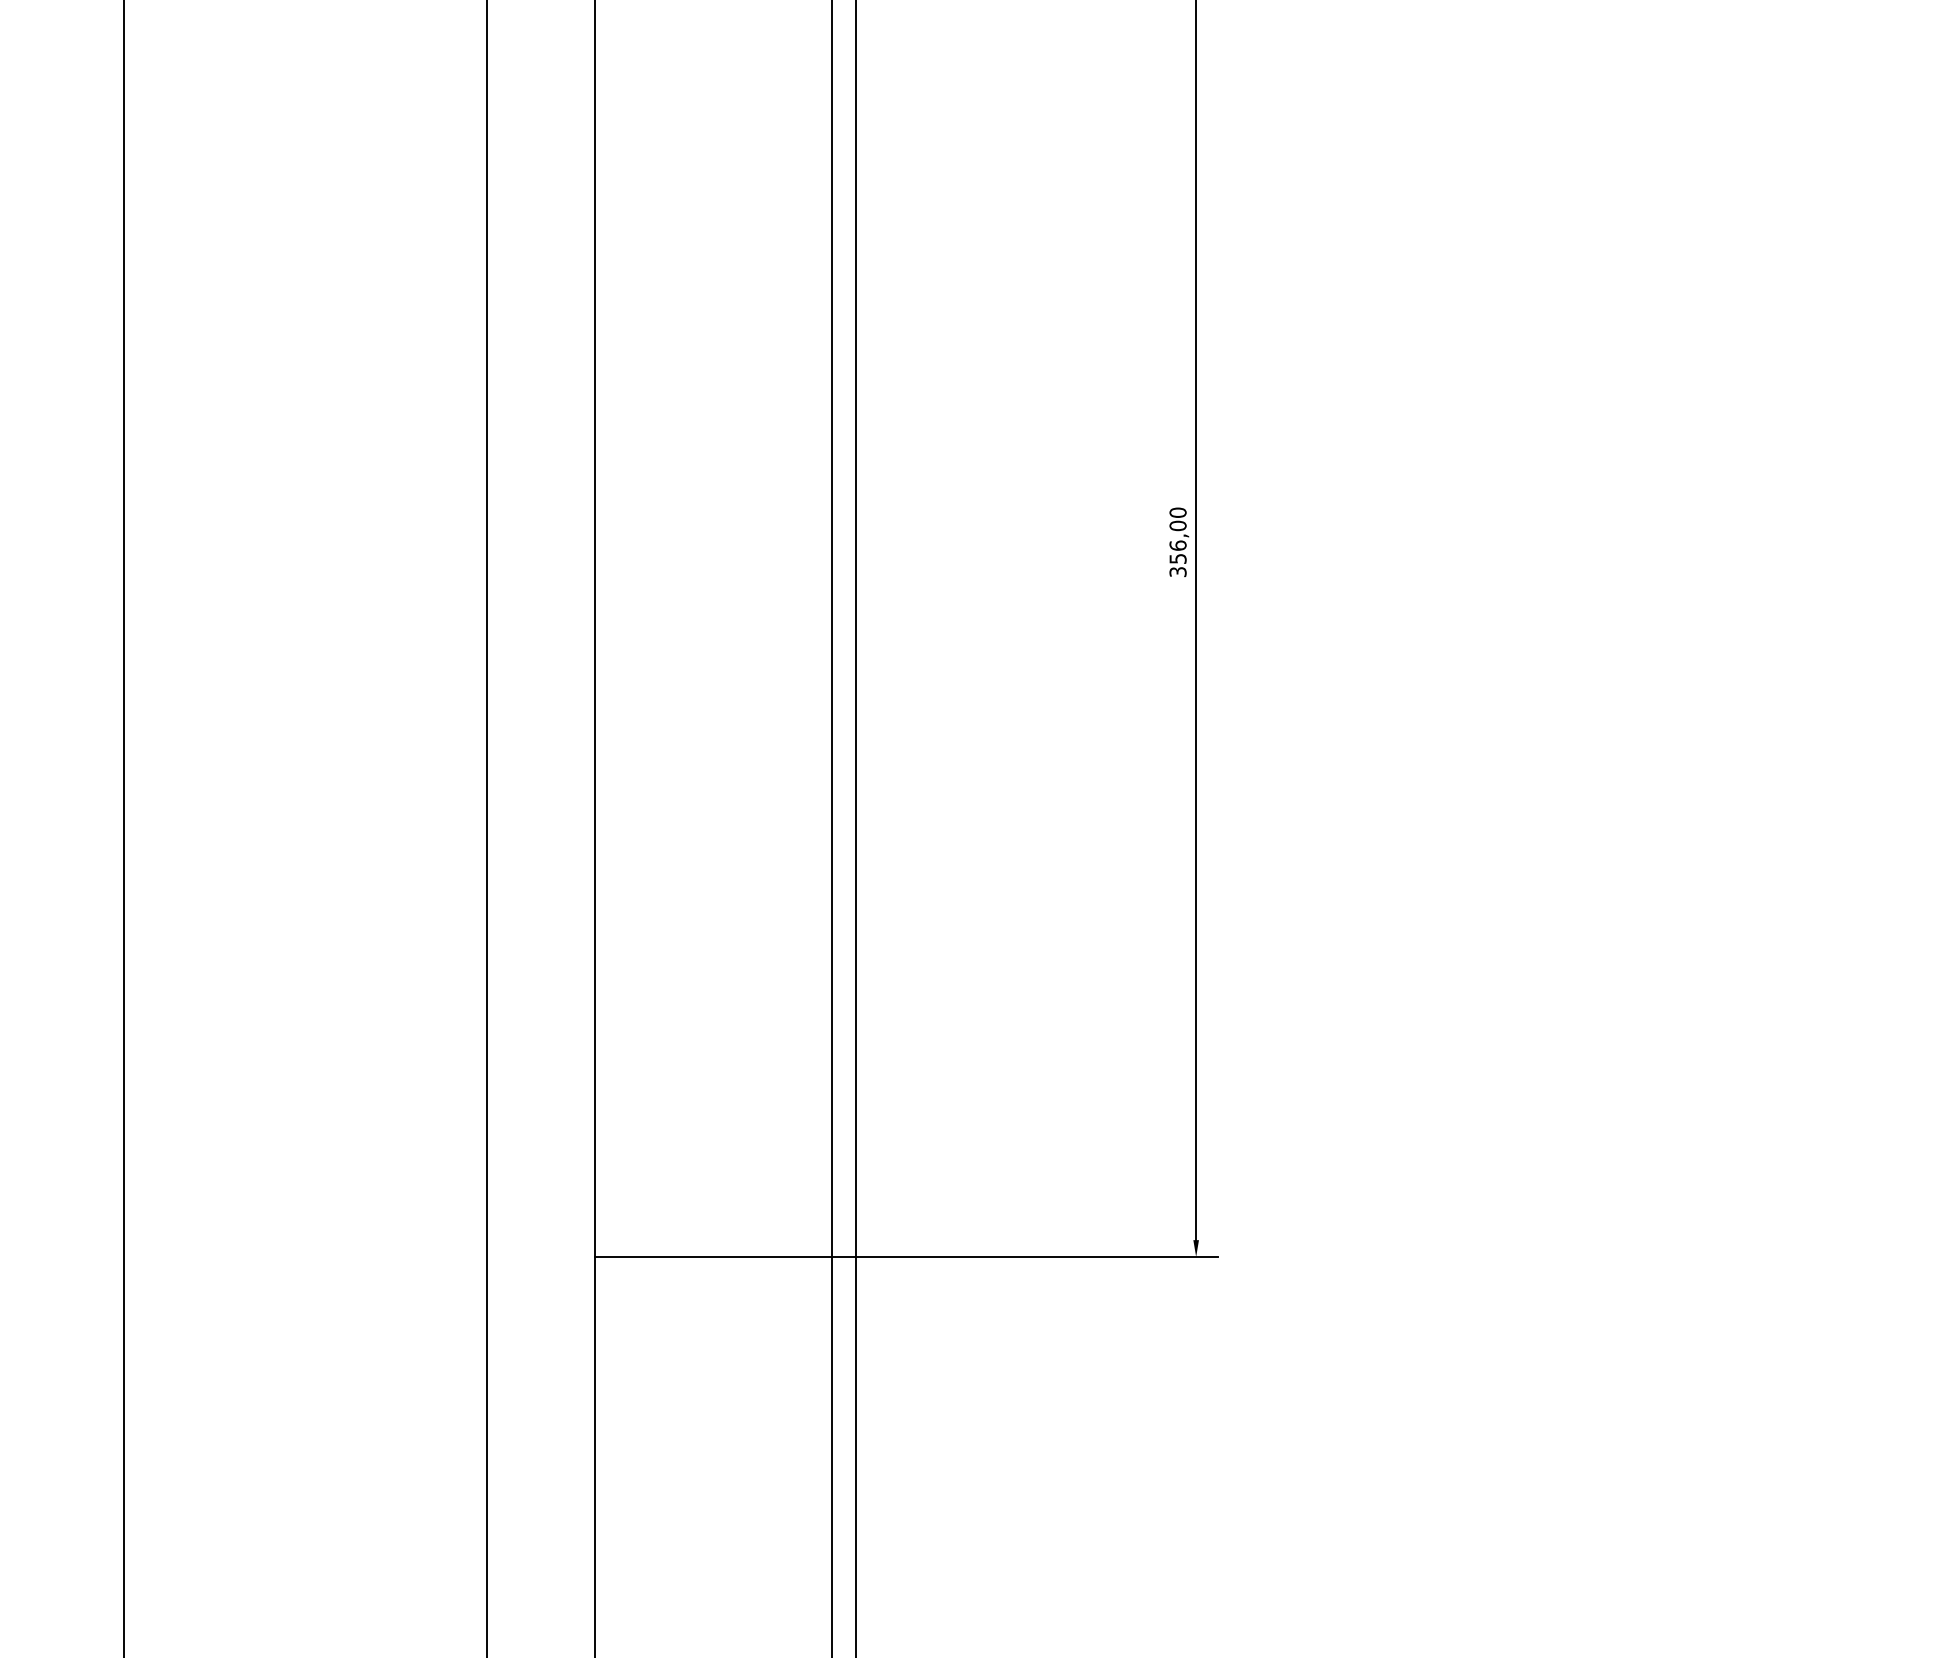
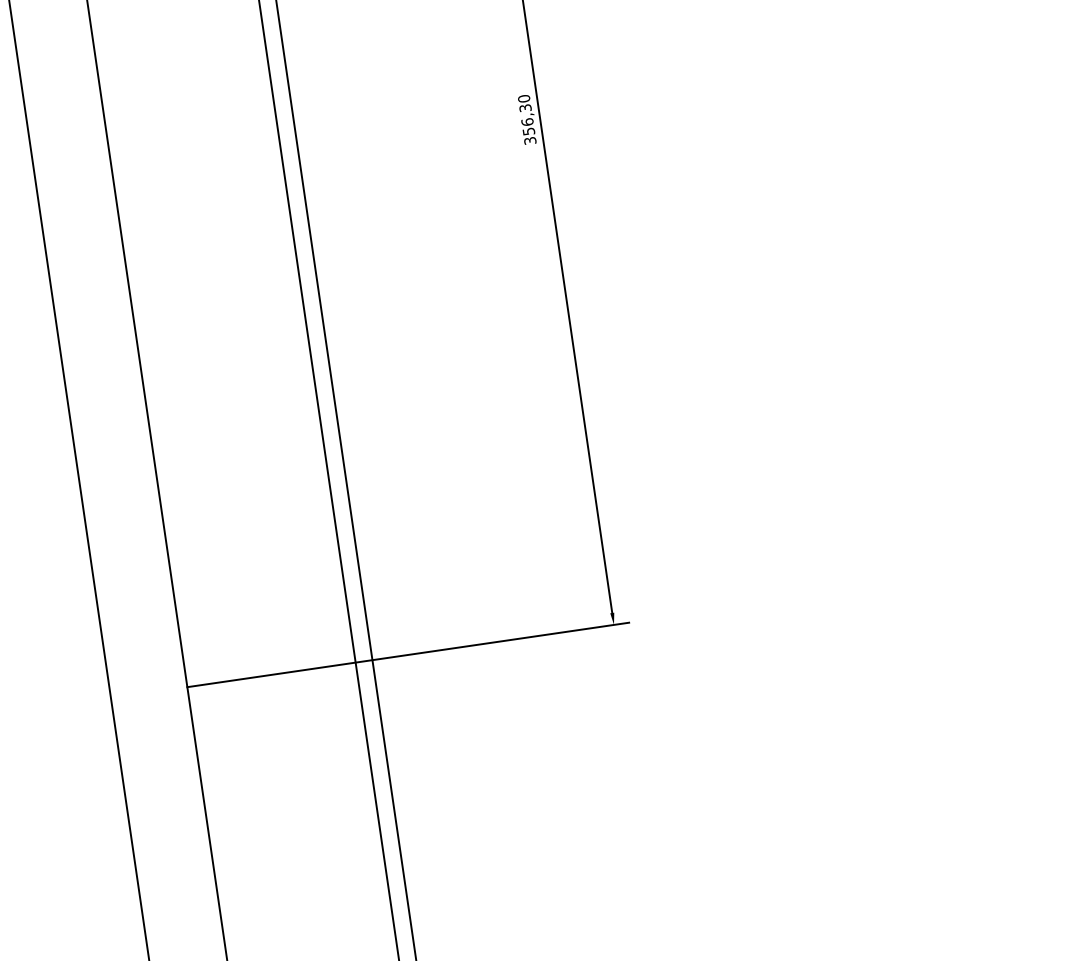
text: (1177, 525) -> (525, 107), 356,00 -> 356,30

